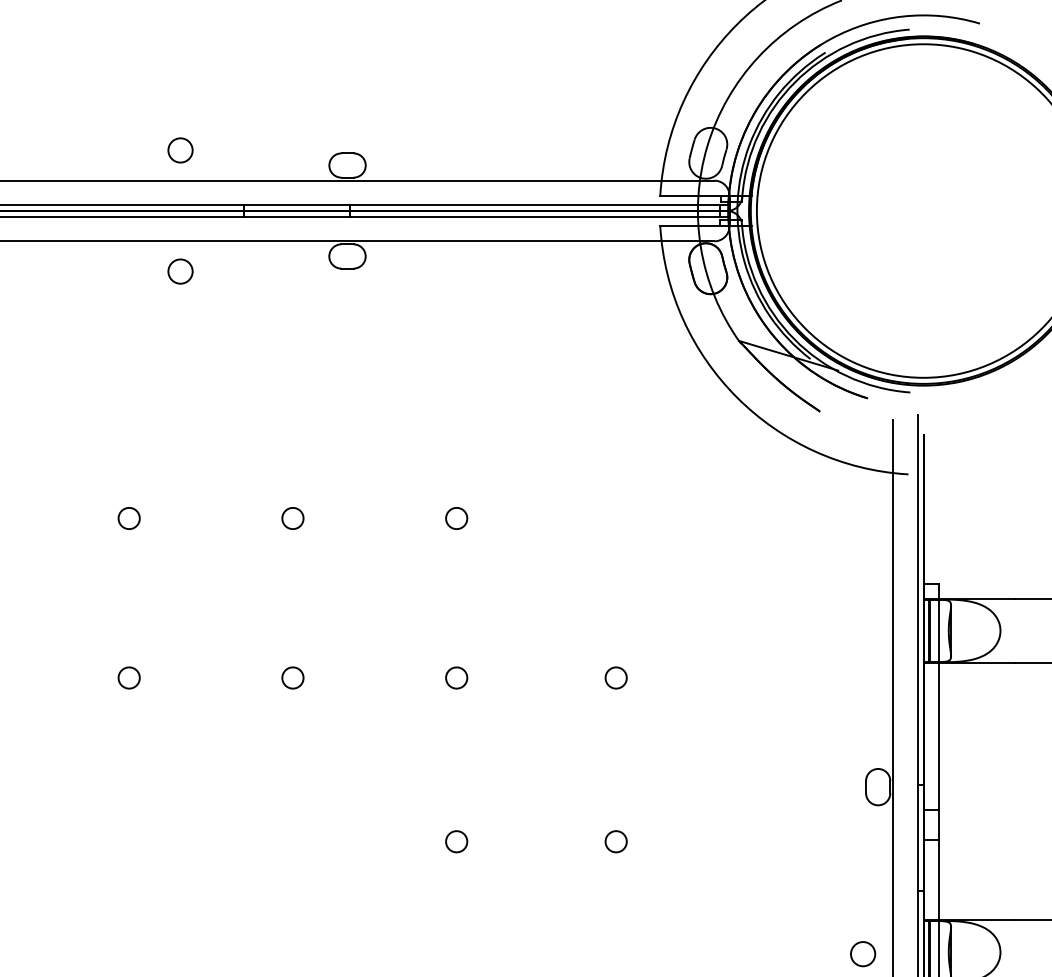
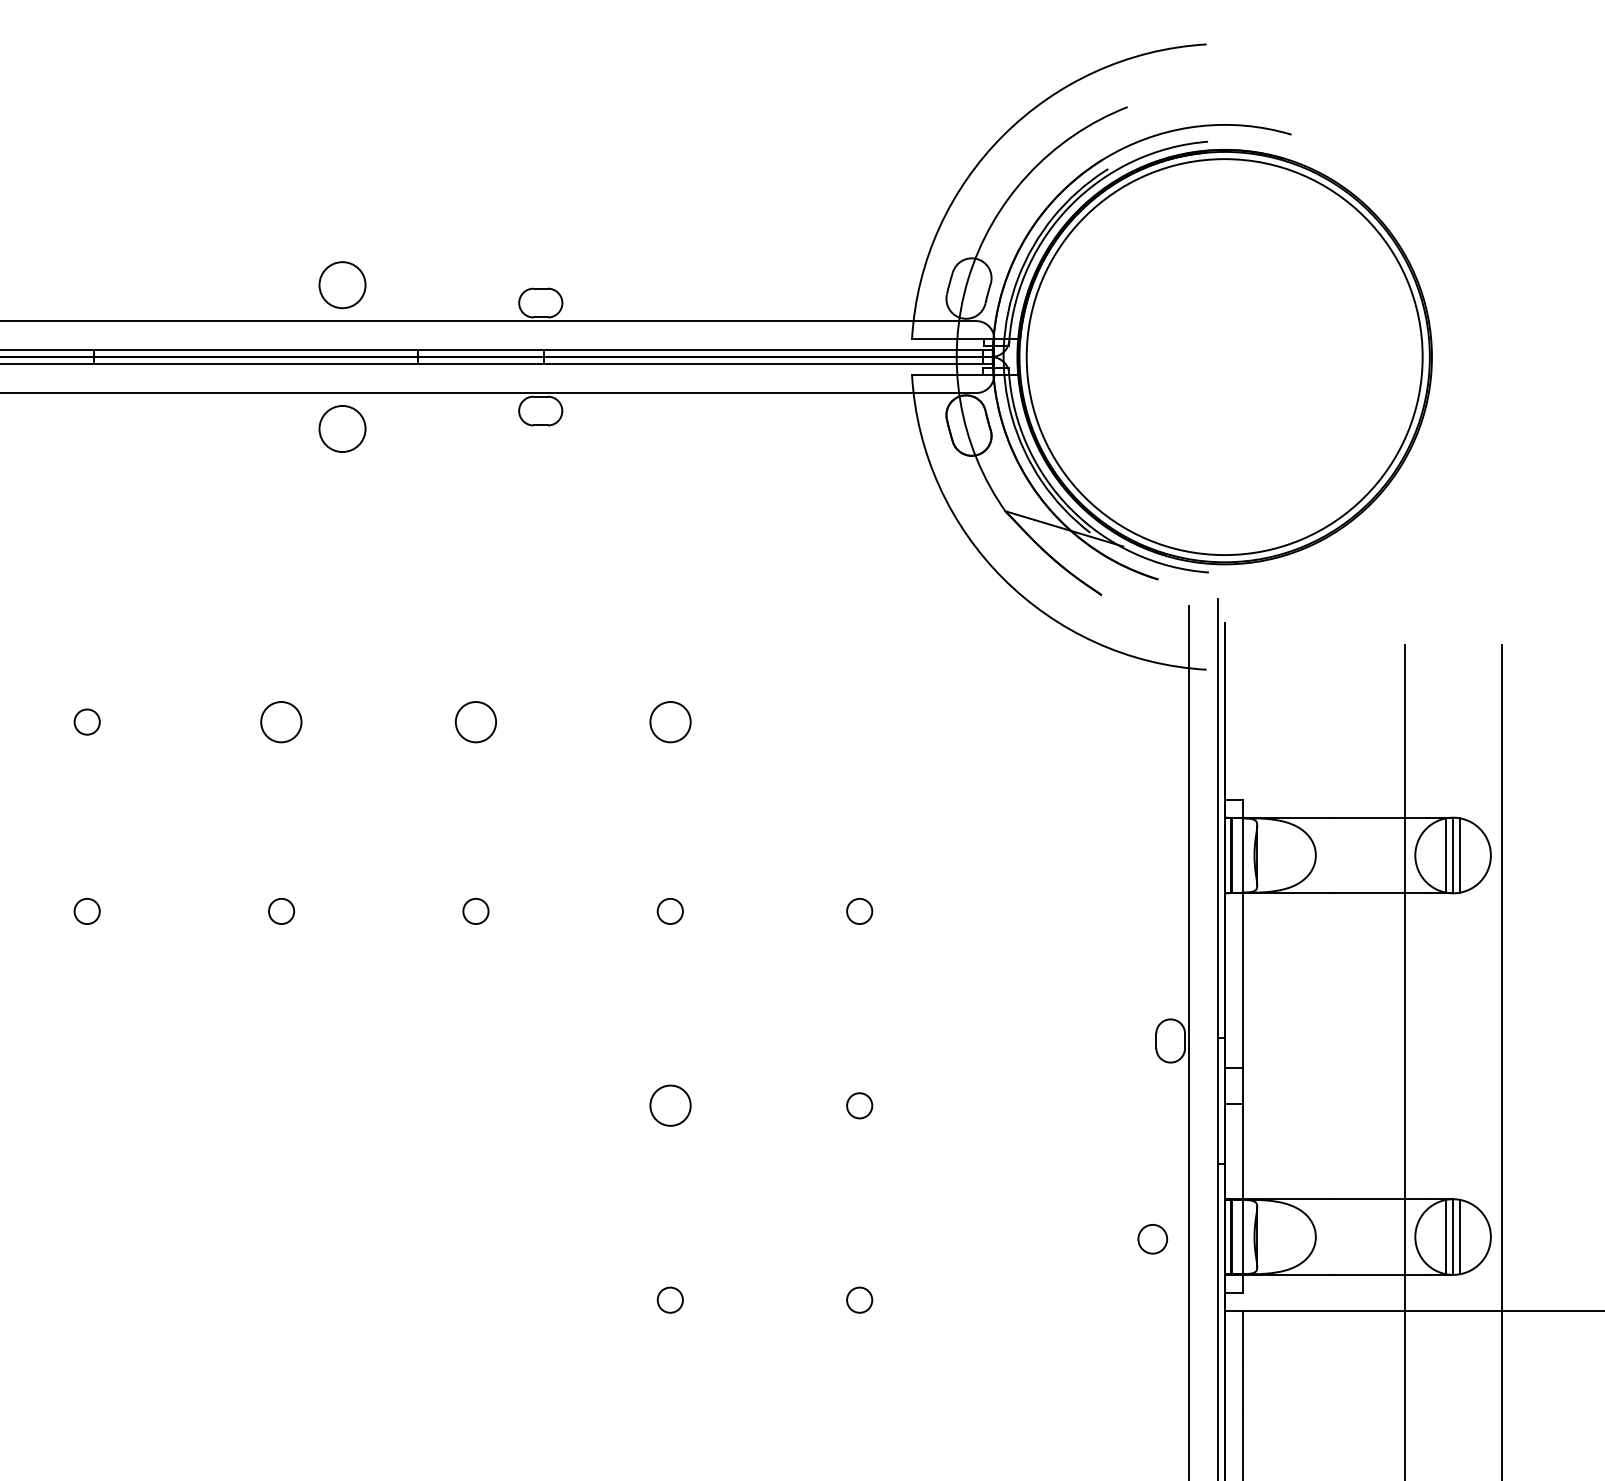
circle: (180, 149) -> (342, 284), size x1.6
circle: (180, 271) -> (342, 428), size x1.6
circle: (129, 518) -> (281, 721), size x1.6
circle: (292, 518) -> (475, 721), size x1.6
circle: (455, 518) -> (669, 721), size x1.6
circle: (455, 841) -> (669, 1105), size x1.6

